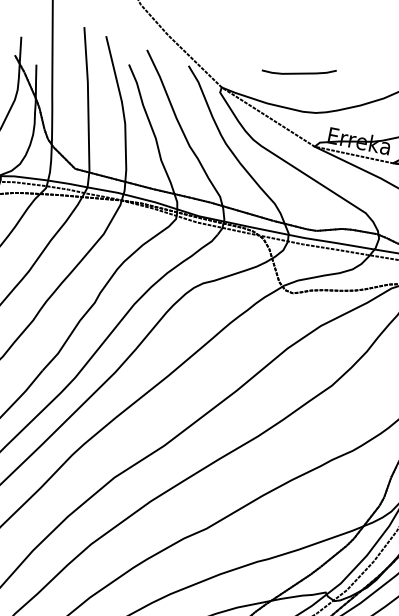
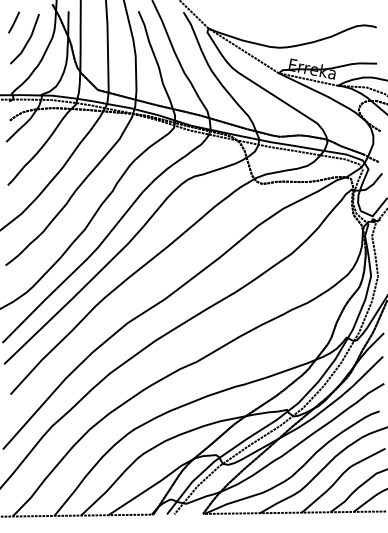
curve: (298, 72) -> (266, 17), removed

